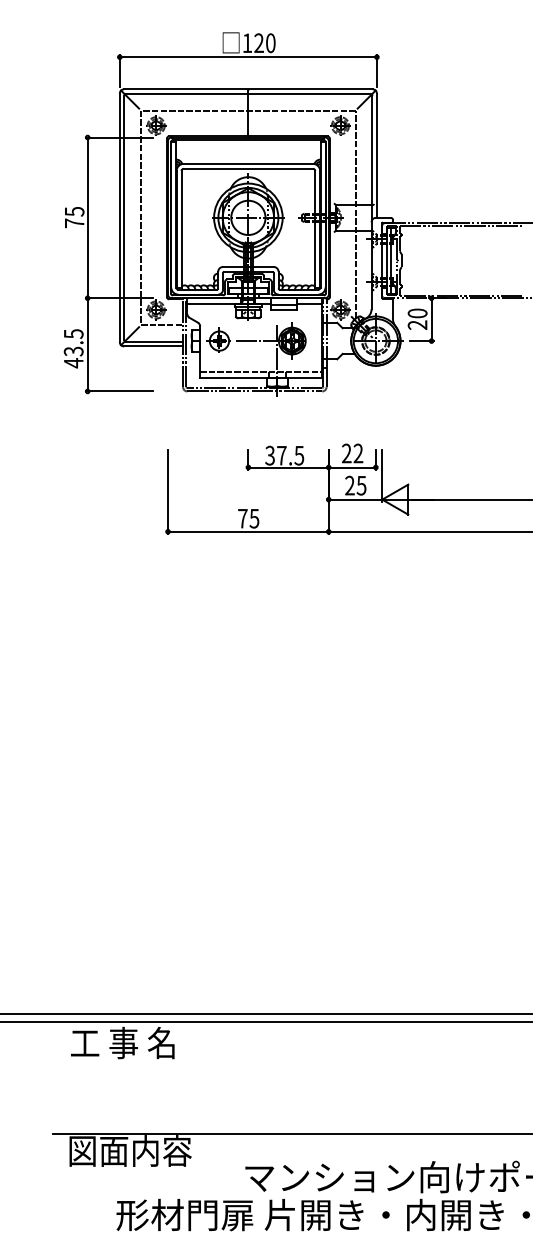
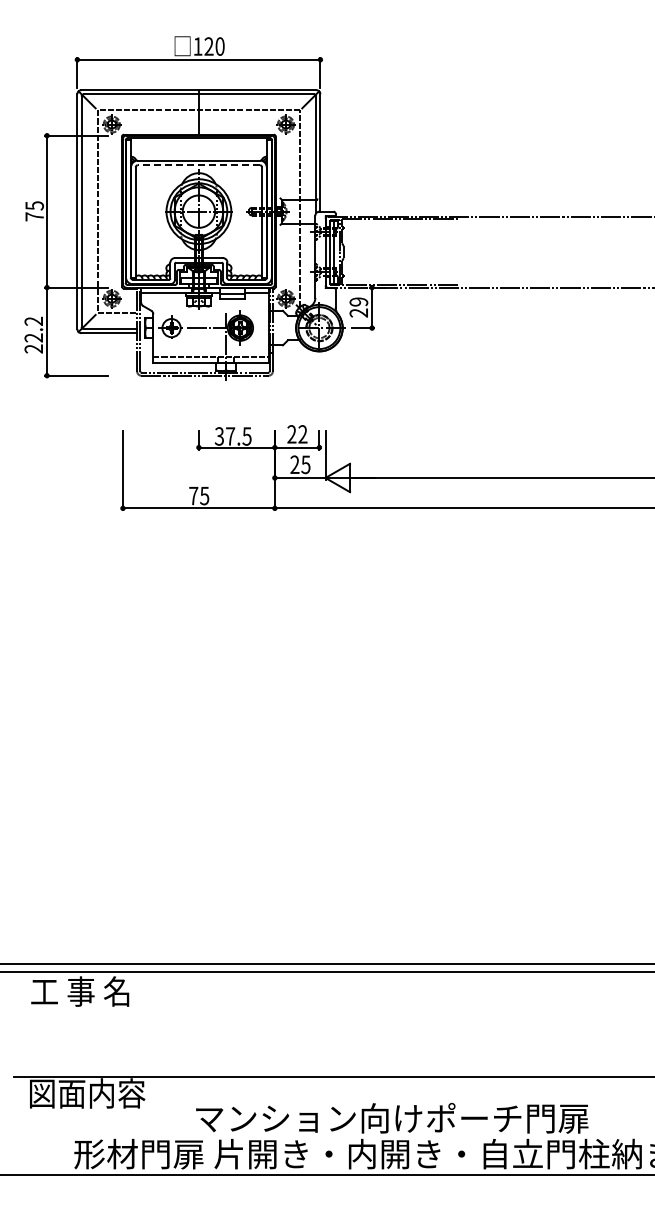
line: (247, 169) -> (198, 165), solid -> dashed
text: (417, 312) -> (358, 301), 20 -> 29
text: (73, 348) -> (33, 335), 43.5 -> 22.2

